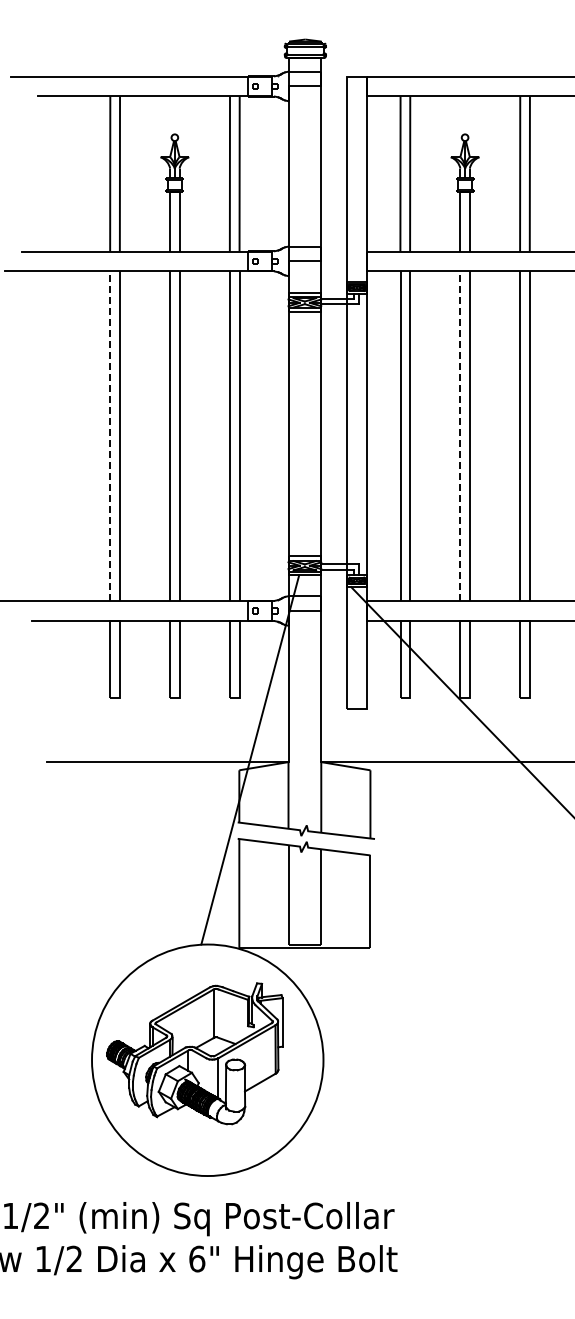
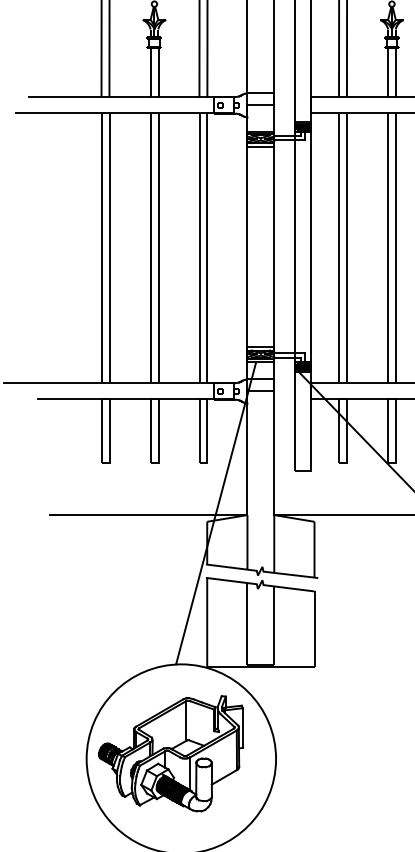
line: (110, 436) -> (101, 248), dashed -> solid
line: (460, 436) -> (388, 248), dashed -> solid

